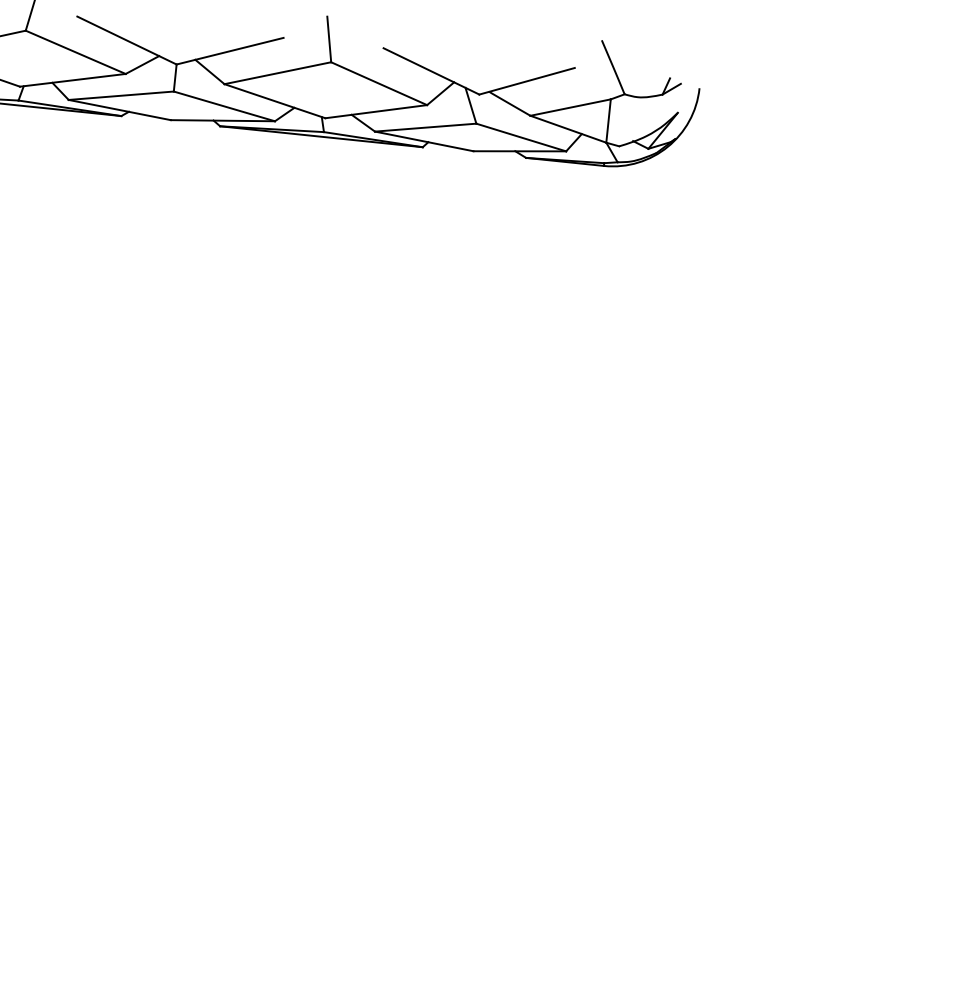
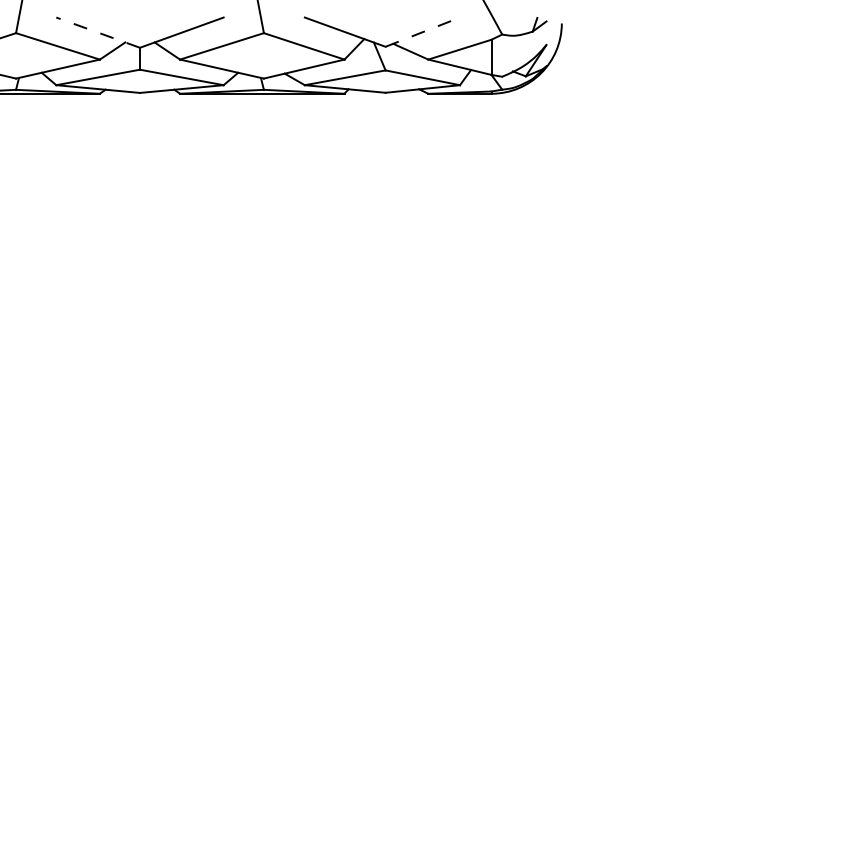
line: (126, 40) -> (97, 32), solid -> dashed
line: (526, 81) -> (422, 32), solid -> dashed

